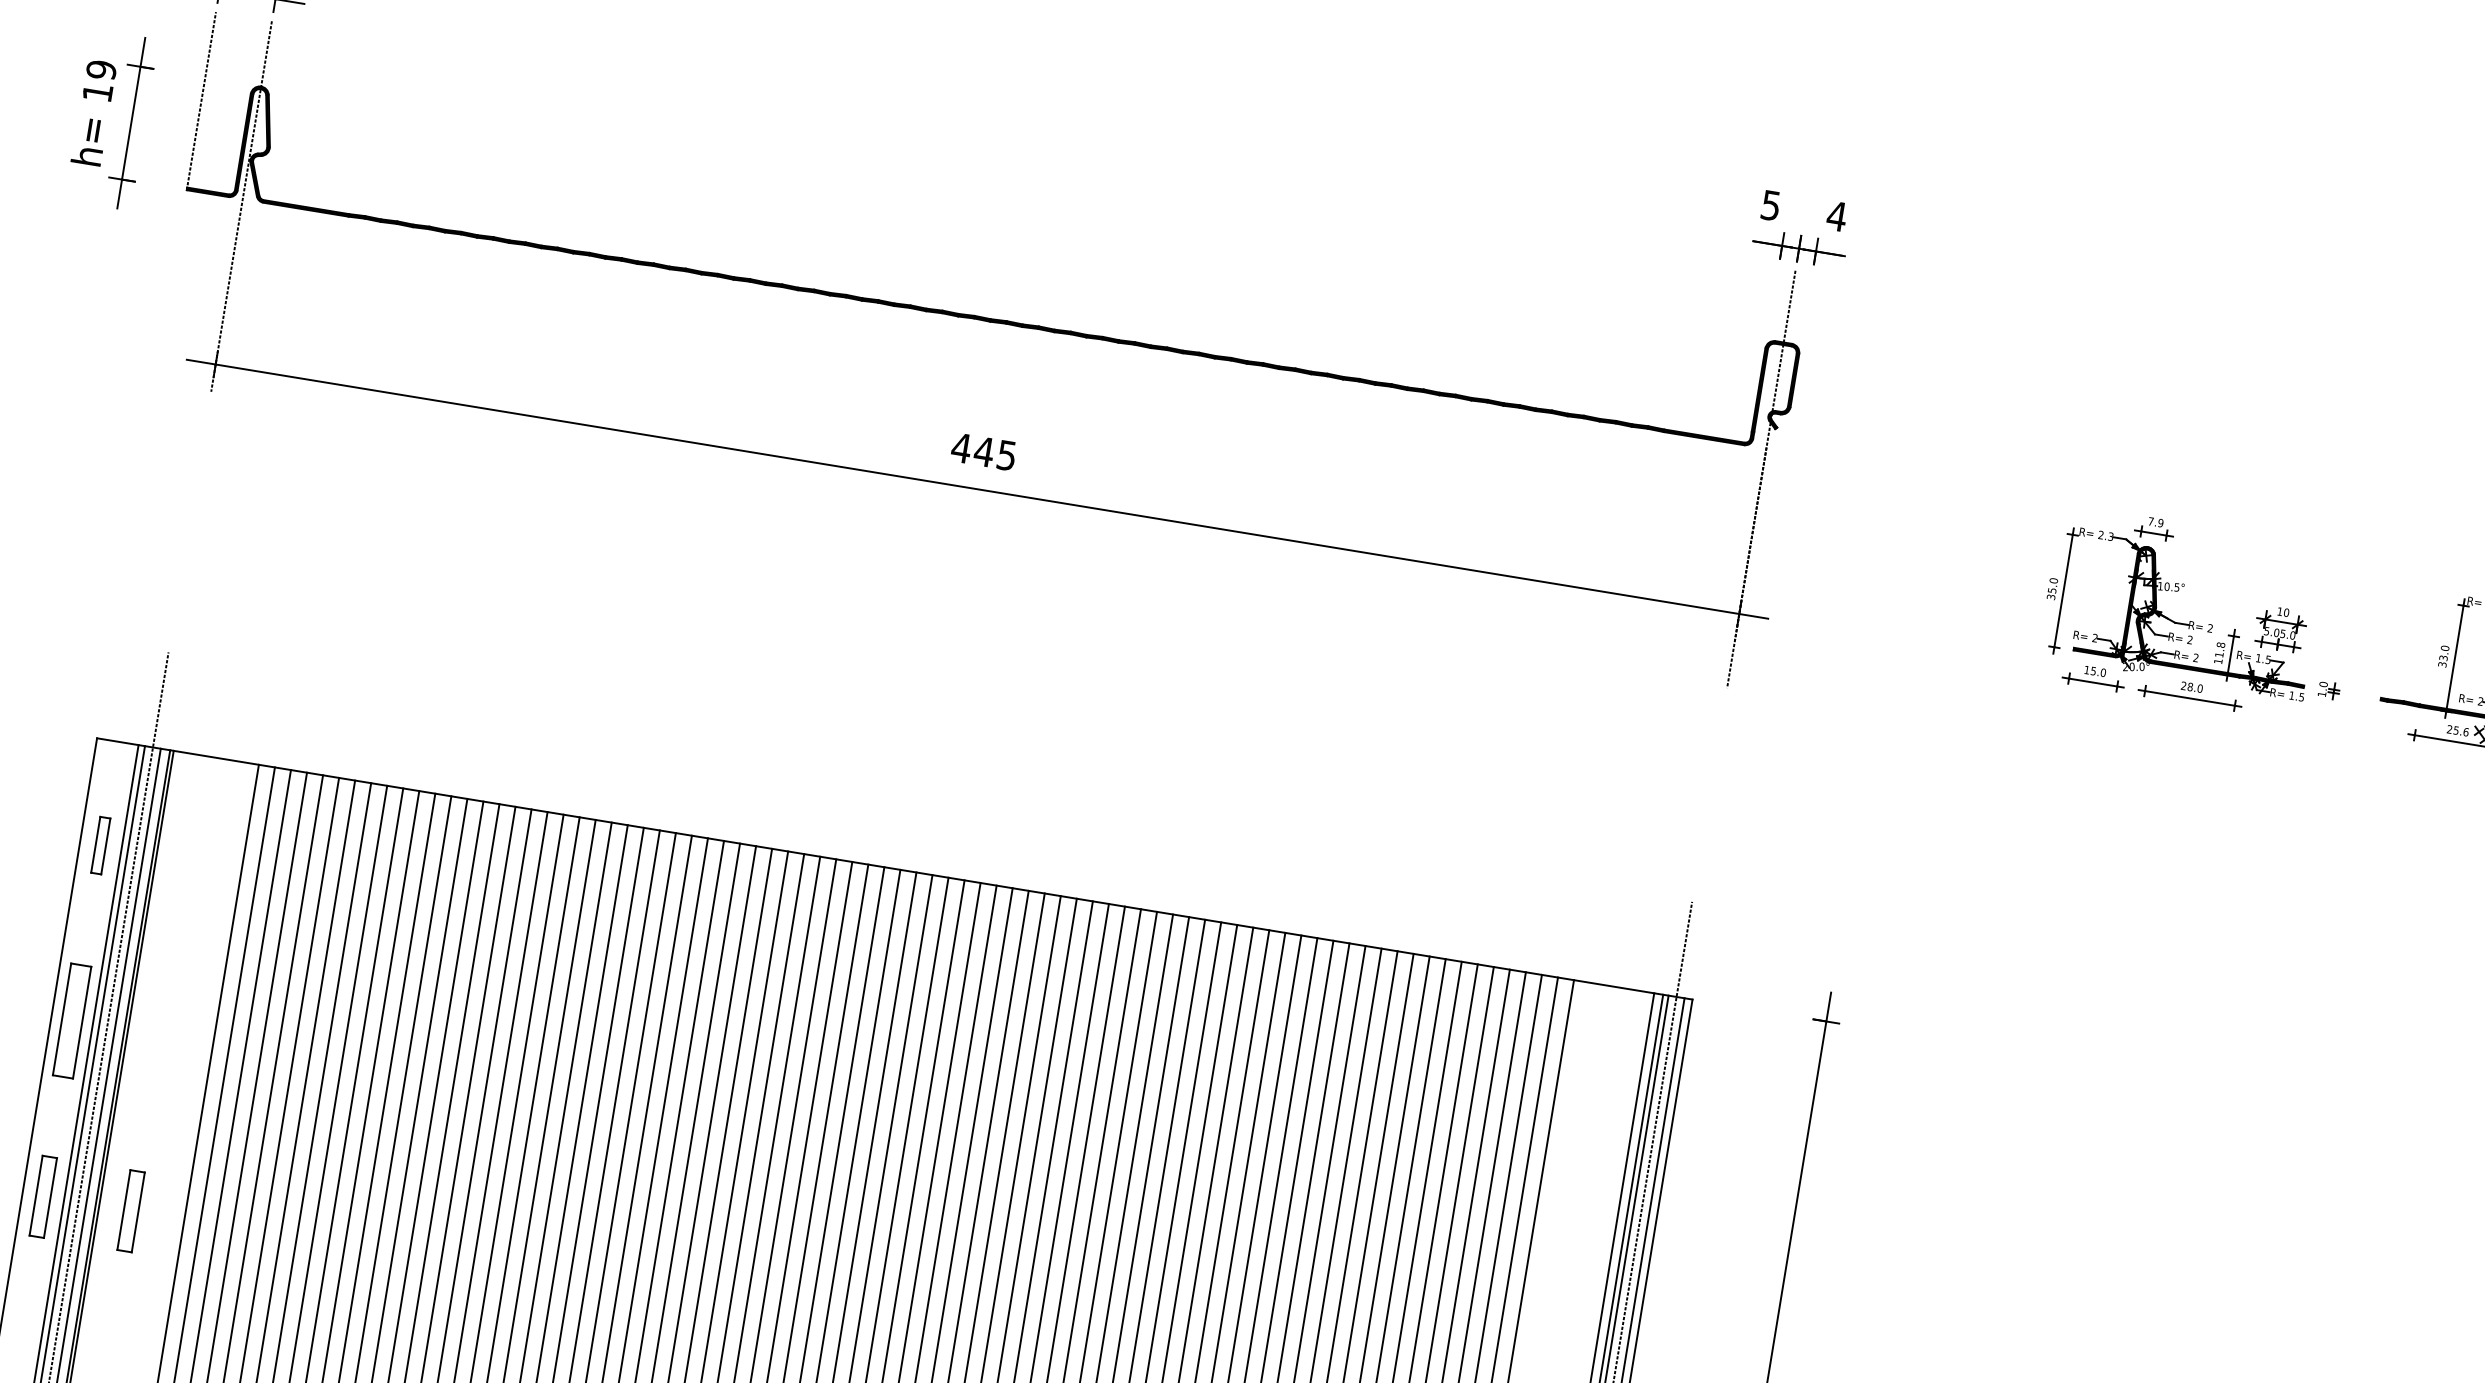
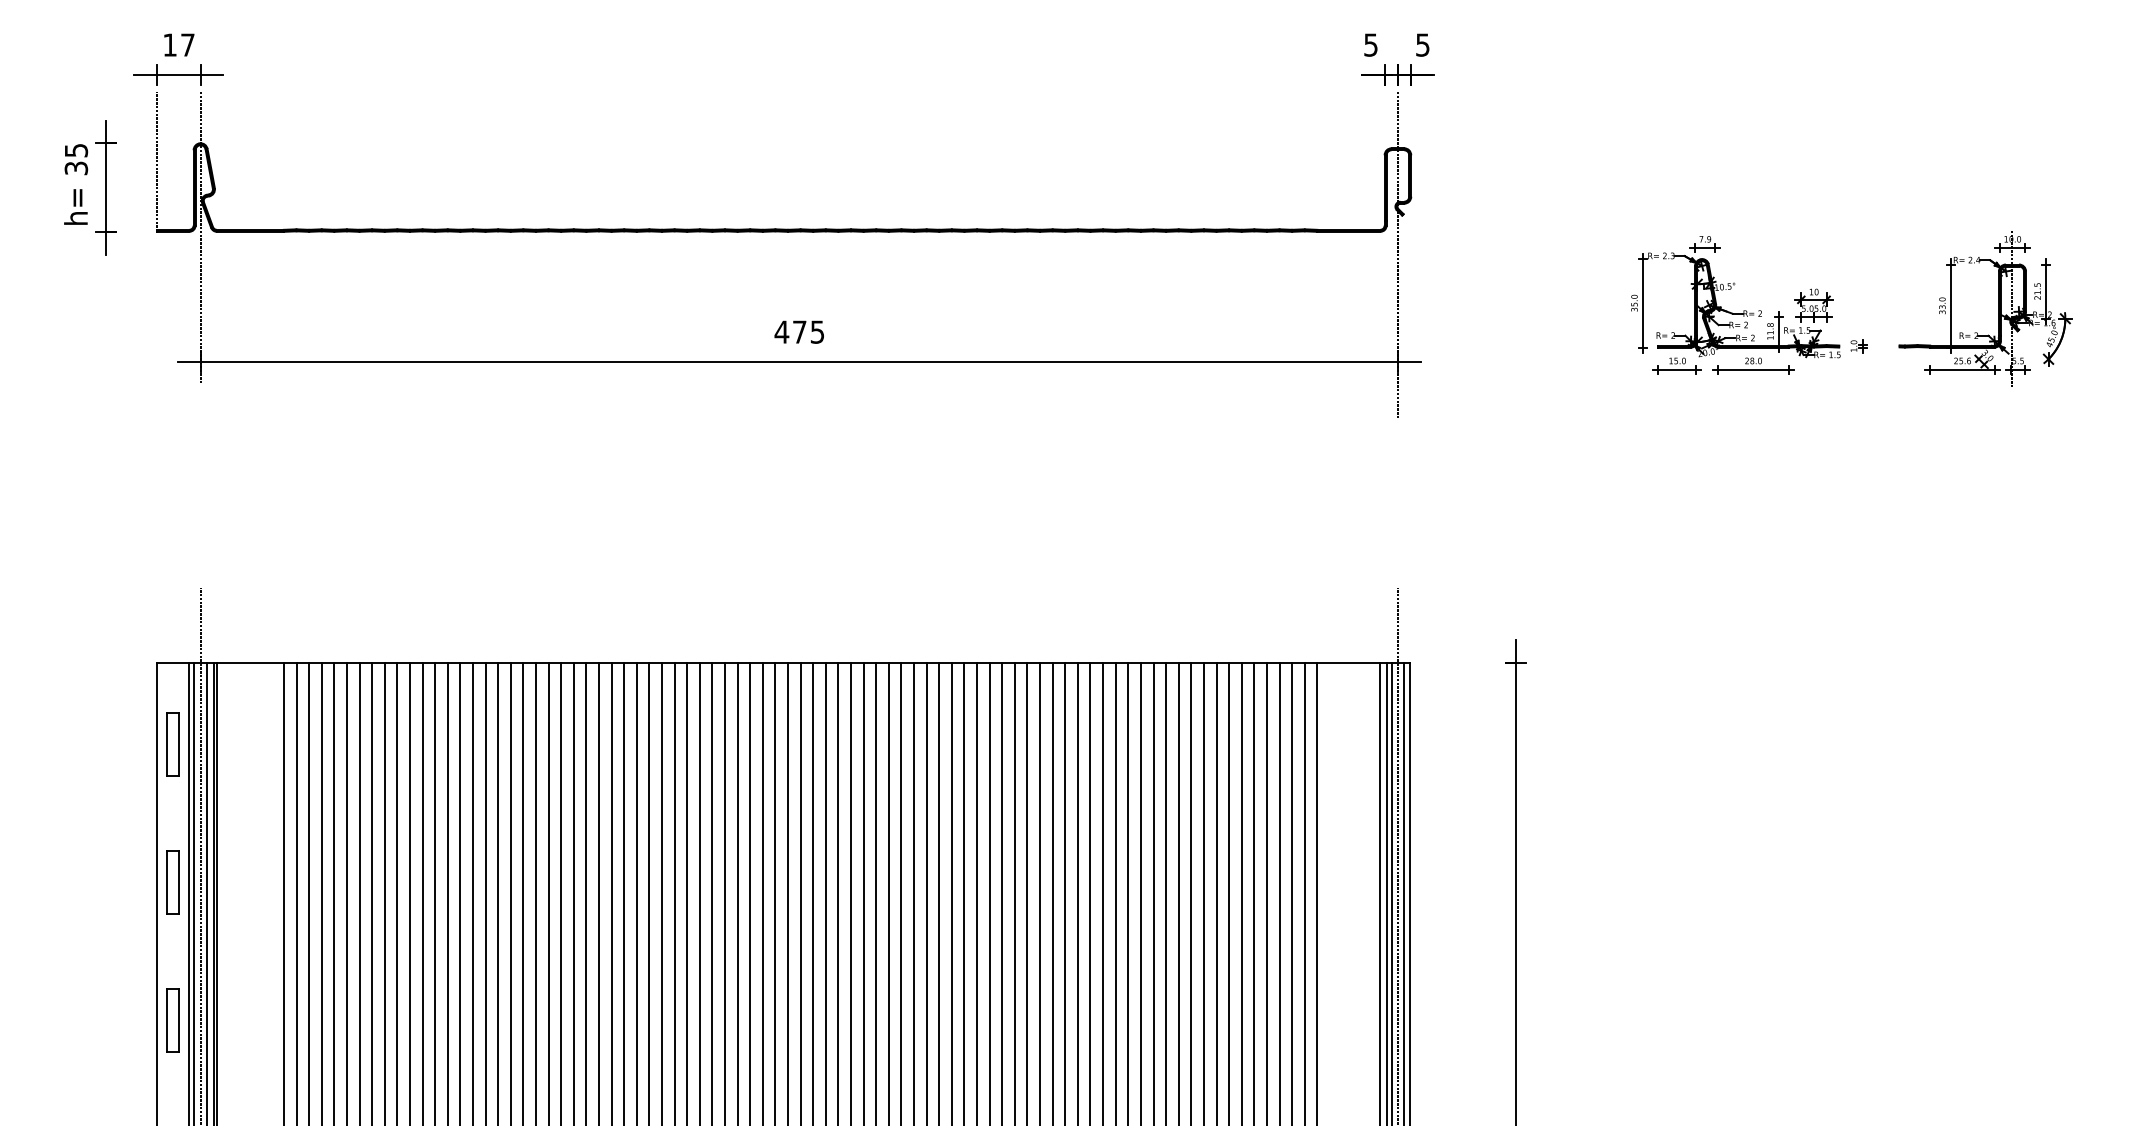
text: (99, 81) -> (76, 159), 19 -> 35
text: (1836, 215) -> (1422, 44), 4 -> 5
text: (984, 450) -> (799, 331), 445 -> 475
part: (100, 845) -> (172, 744), size x1.43
part: (71, 1021) -> (172, 882), size x0.71
part: (130, 1211) -> (241, 1020), removed

